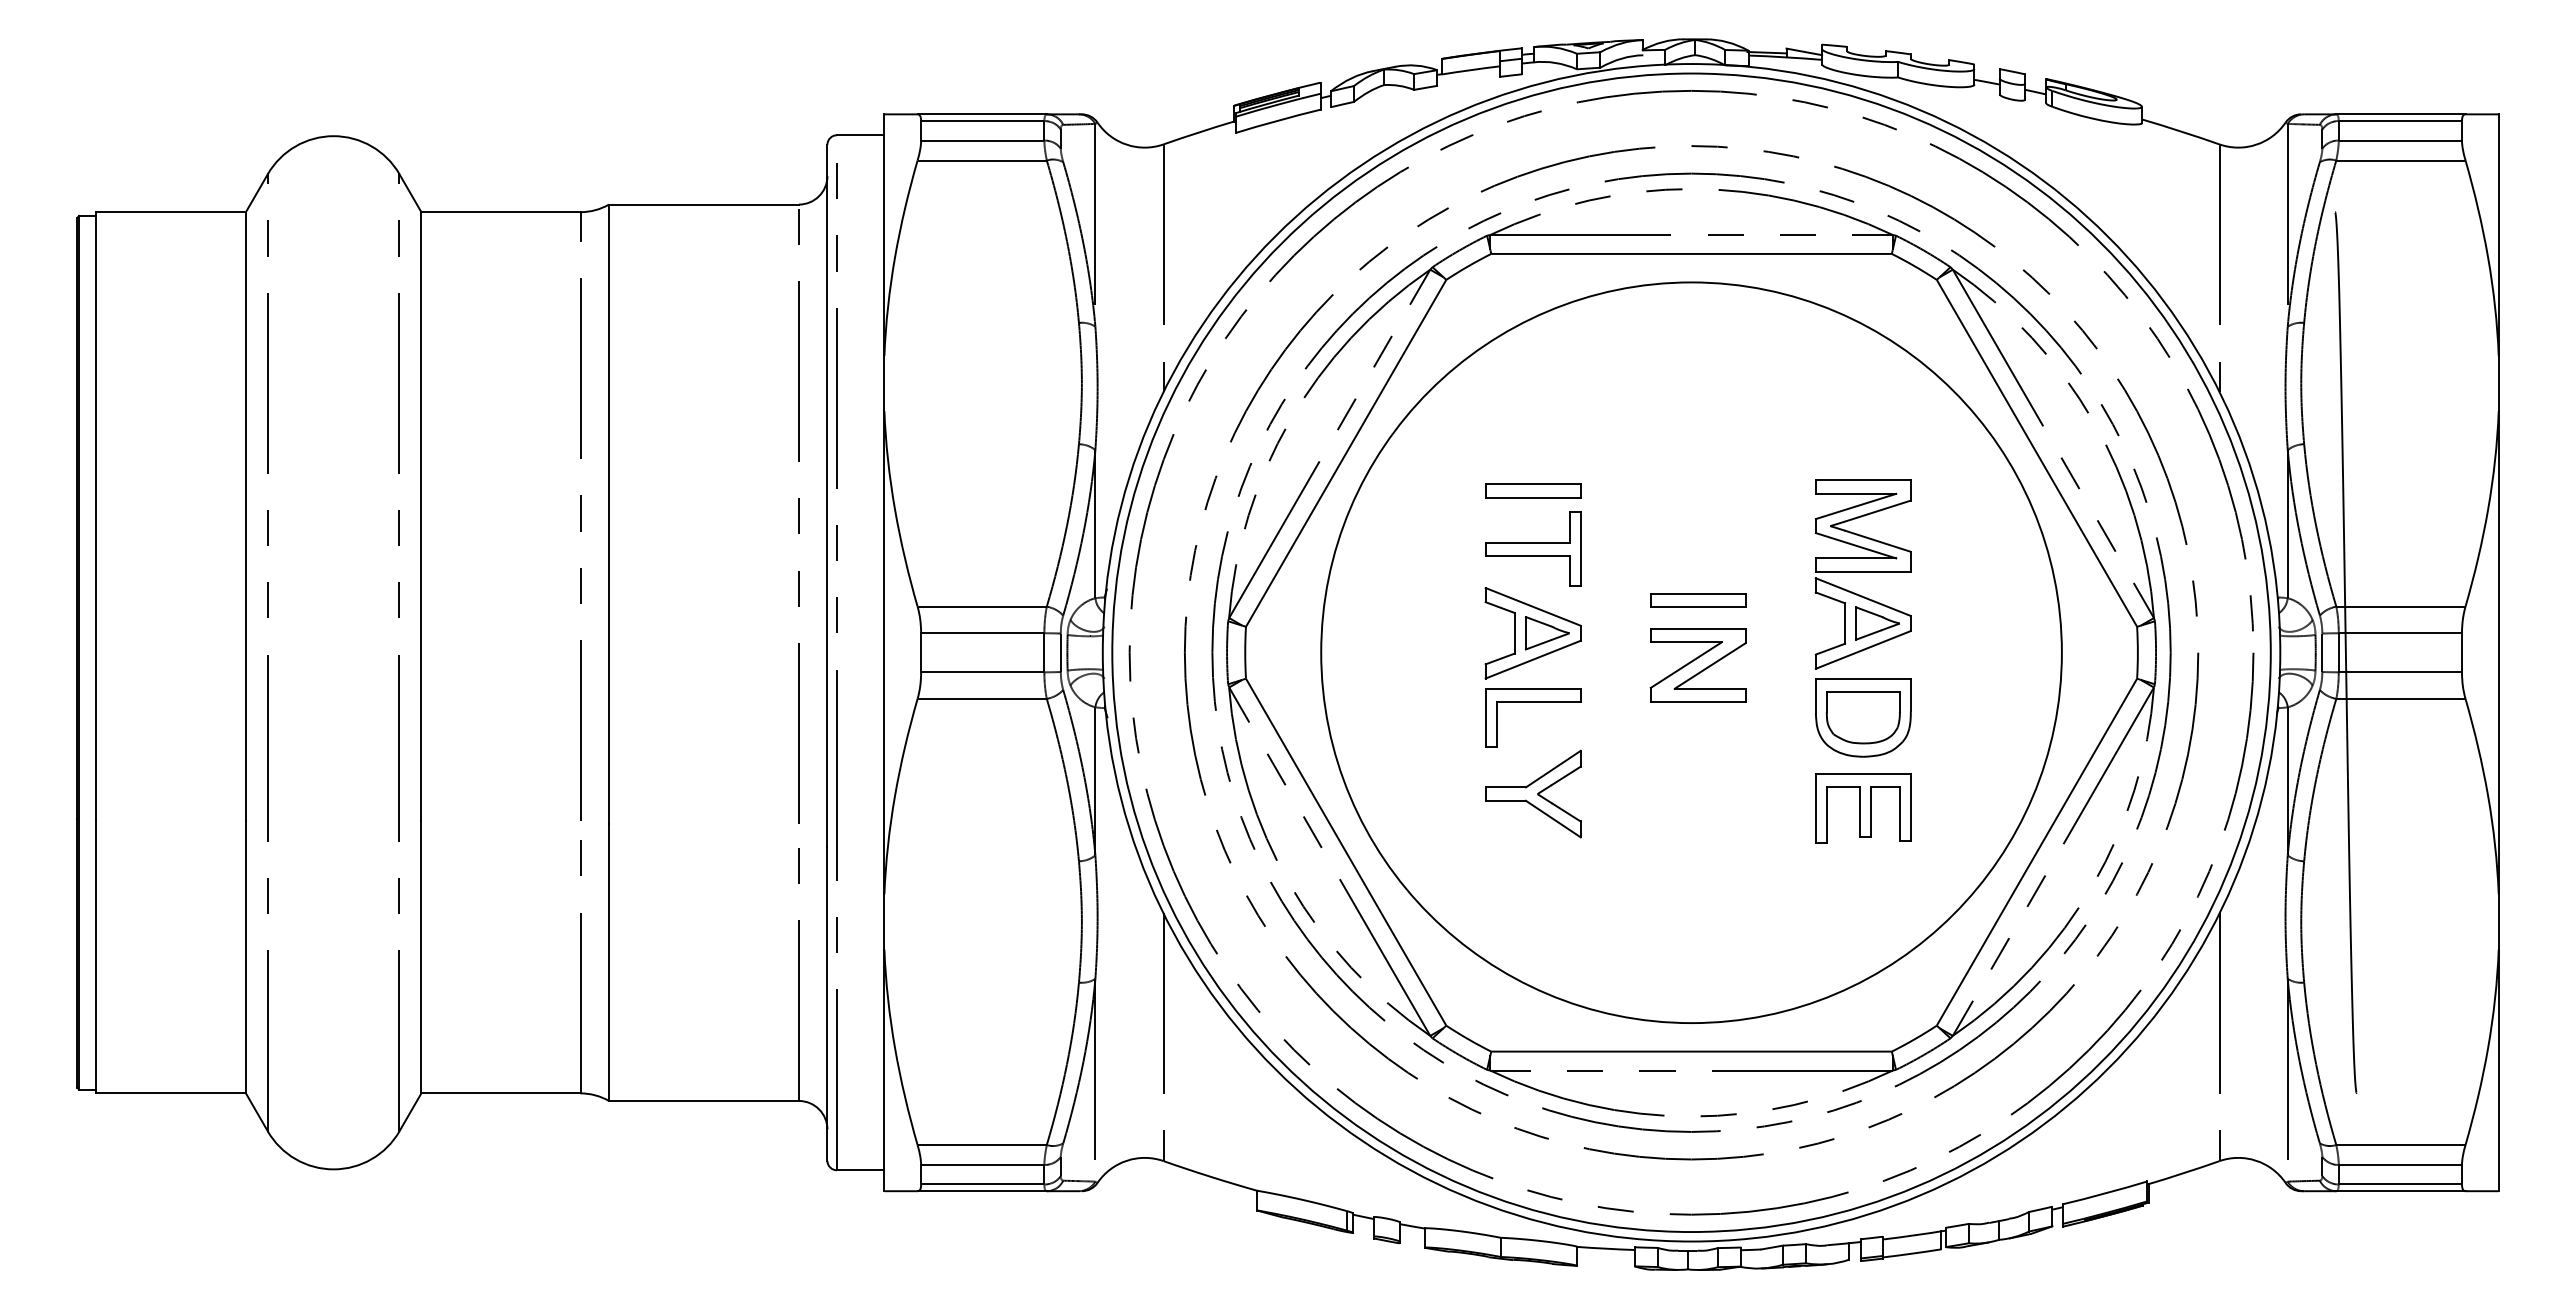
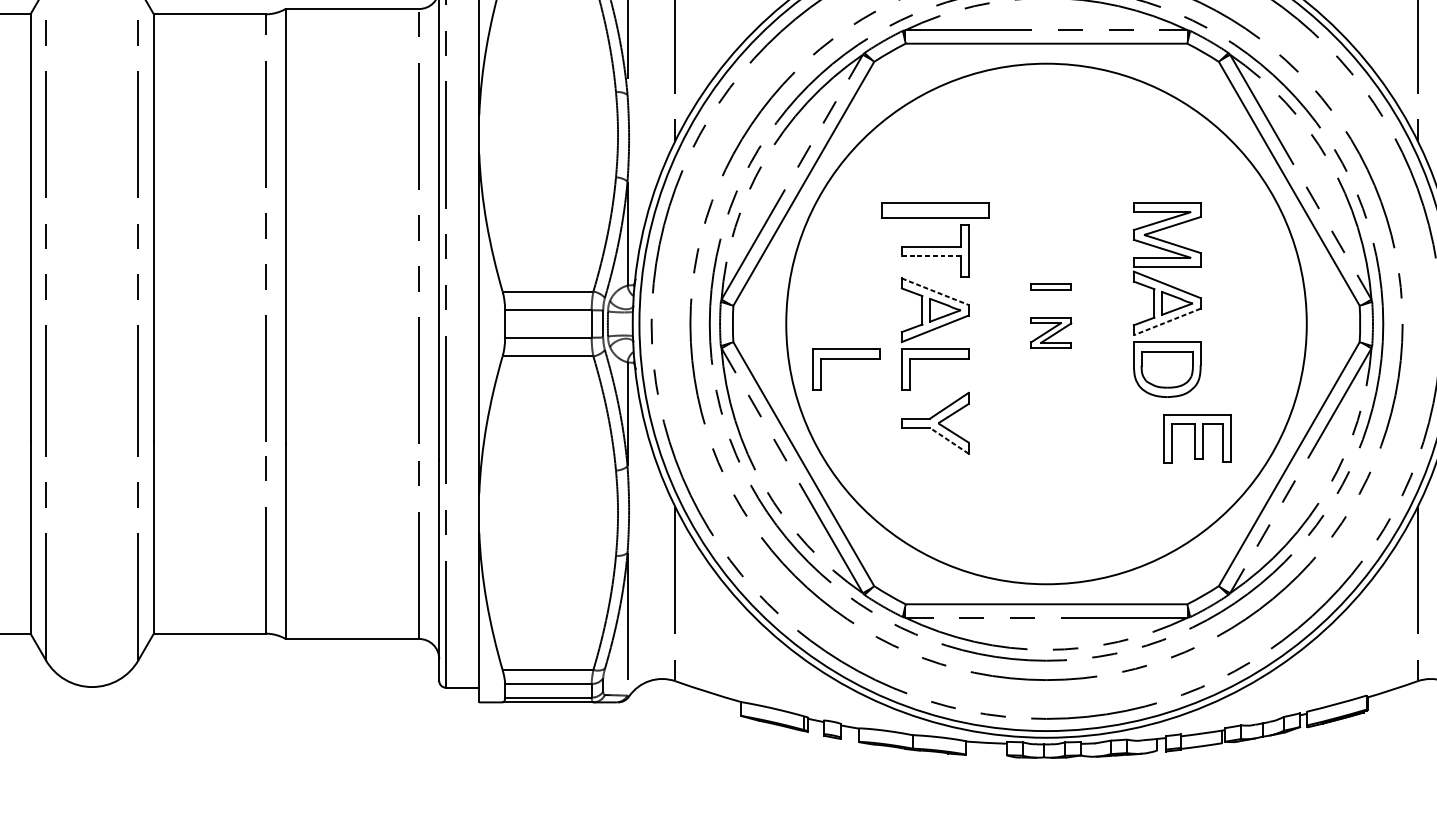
part: (1533, 490) -> (935, 209), size x1.6
line: (1527, 555) -> (931, 255), solid -> dashed
part: (1698, 600) -> (1051, 287), size x0.6
line: (1533, 607) -> (935, 292), solid -> dashed
line: (1862, 650) -> (1166, 322), solid -> dashed
part: (1697, 665) -> (1050, 332), size x0.6
part: (1407, 702) -> (846, 358), added
part: (1863, 808) -> (1197, 439), moved
line: (1553, 819) -> (949, 441), solid -> dashed

